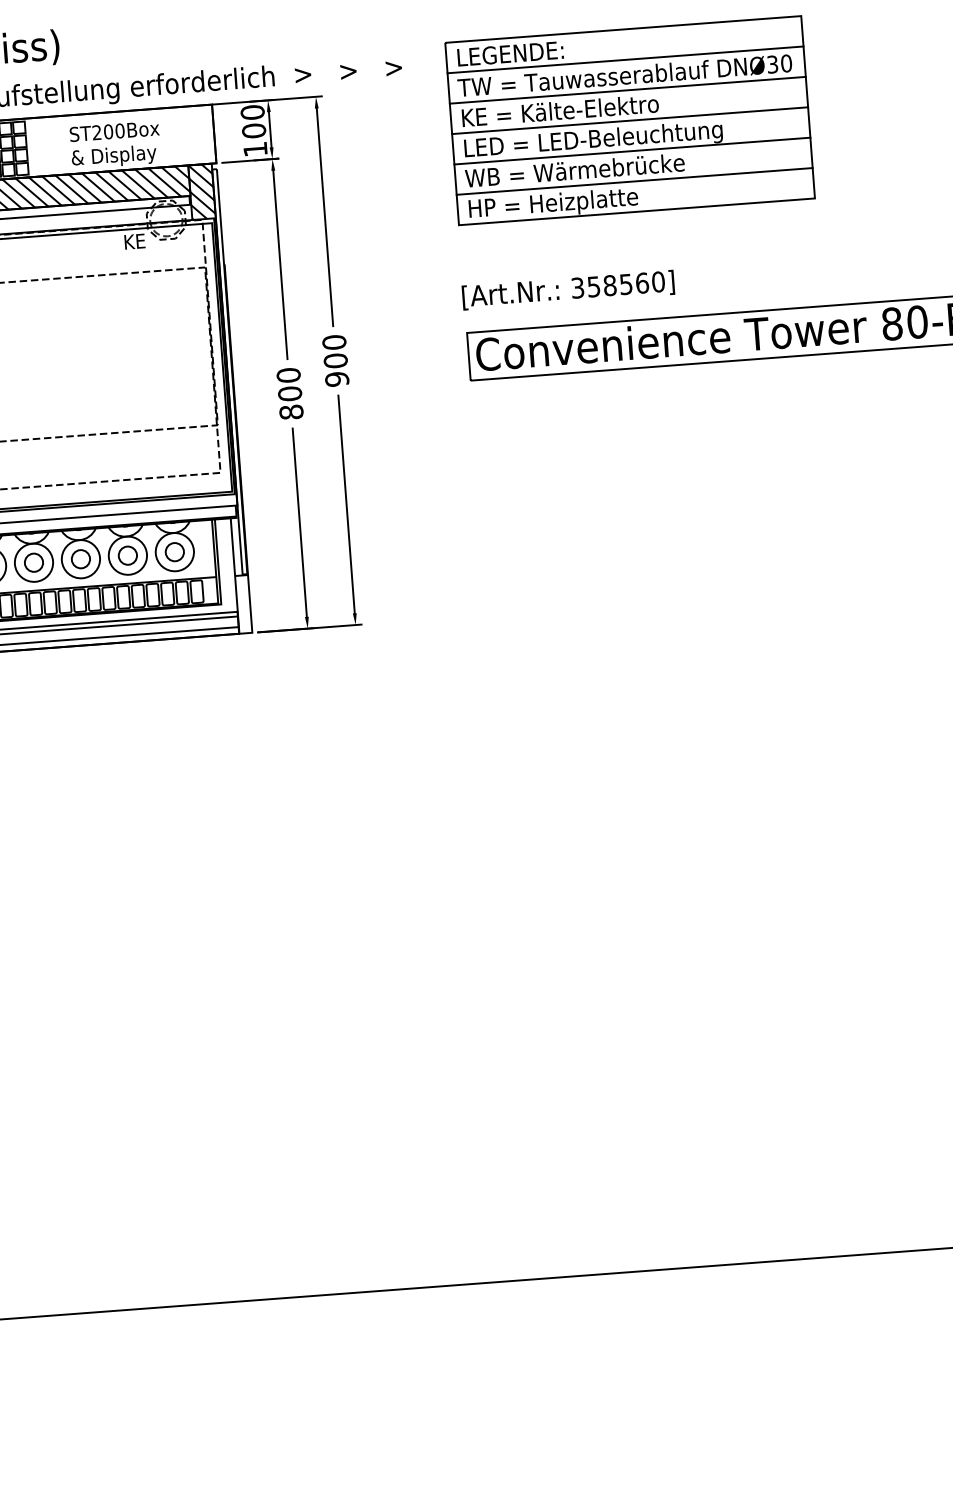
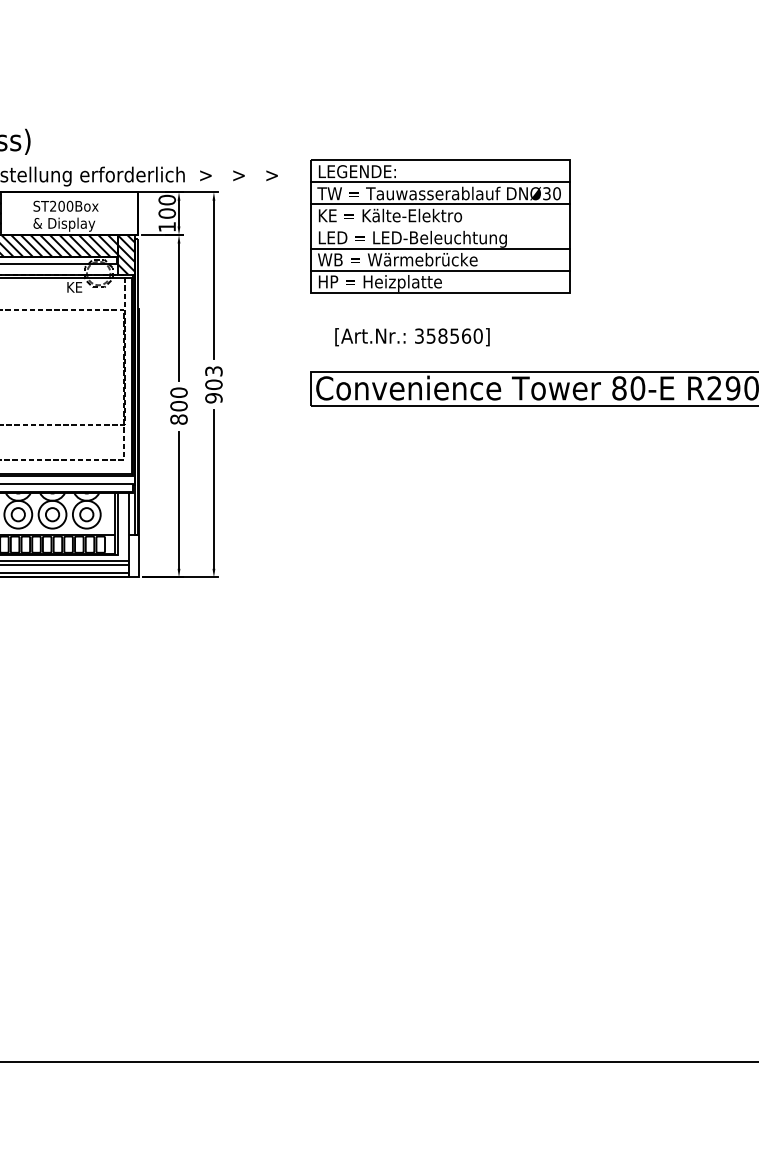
line: (630, 120) -> (440, 226), removed
text: (568, 290) -> (412, 337), moved
text: (333, 342) -> (213, 371), 900 -> 903

